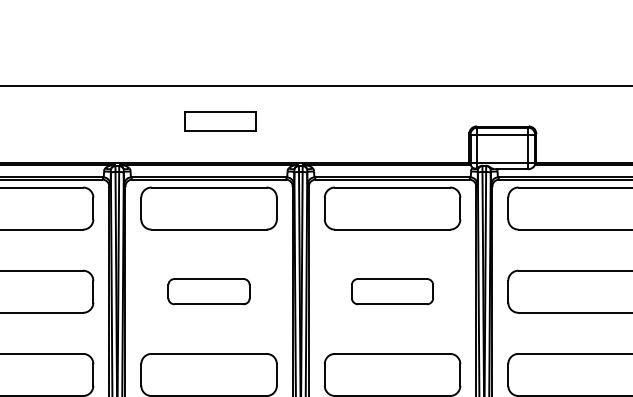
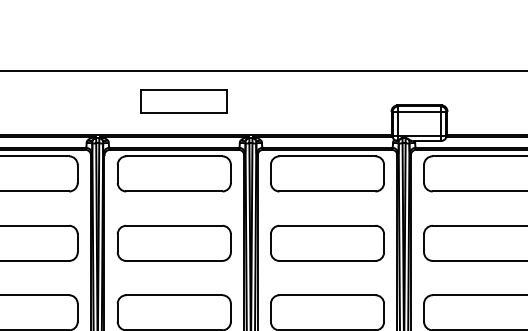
part: (220, 121) -> (183, 101), size x1.43
part: (208, 291) -> (173, 243), size x1.67
part: (392, 291) -> (327, 243), size x1.67

